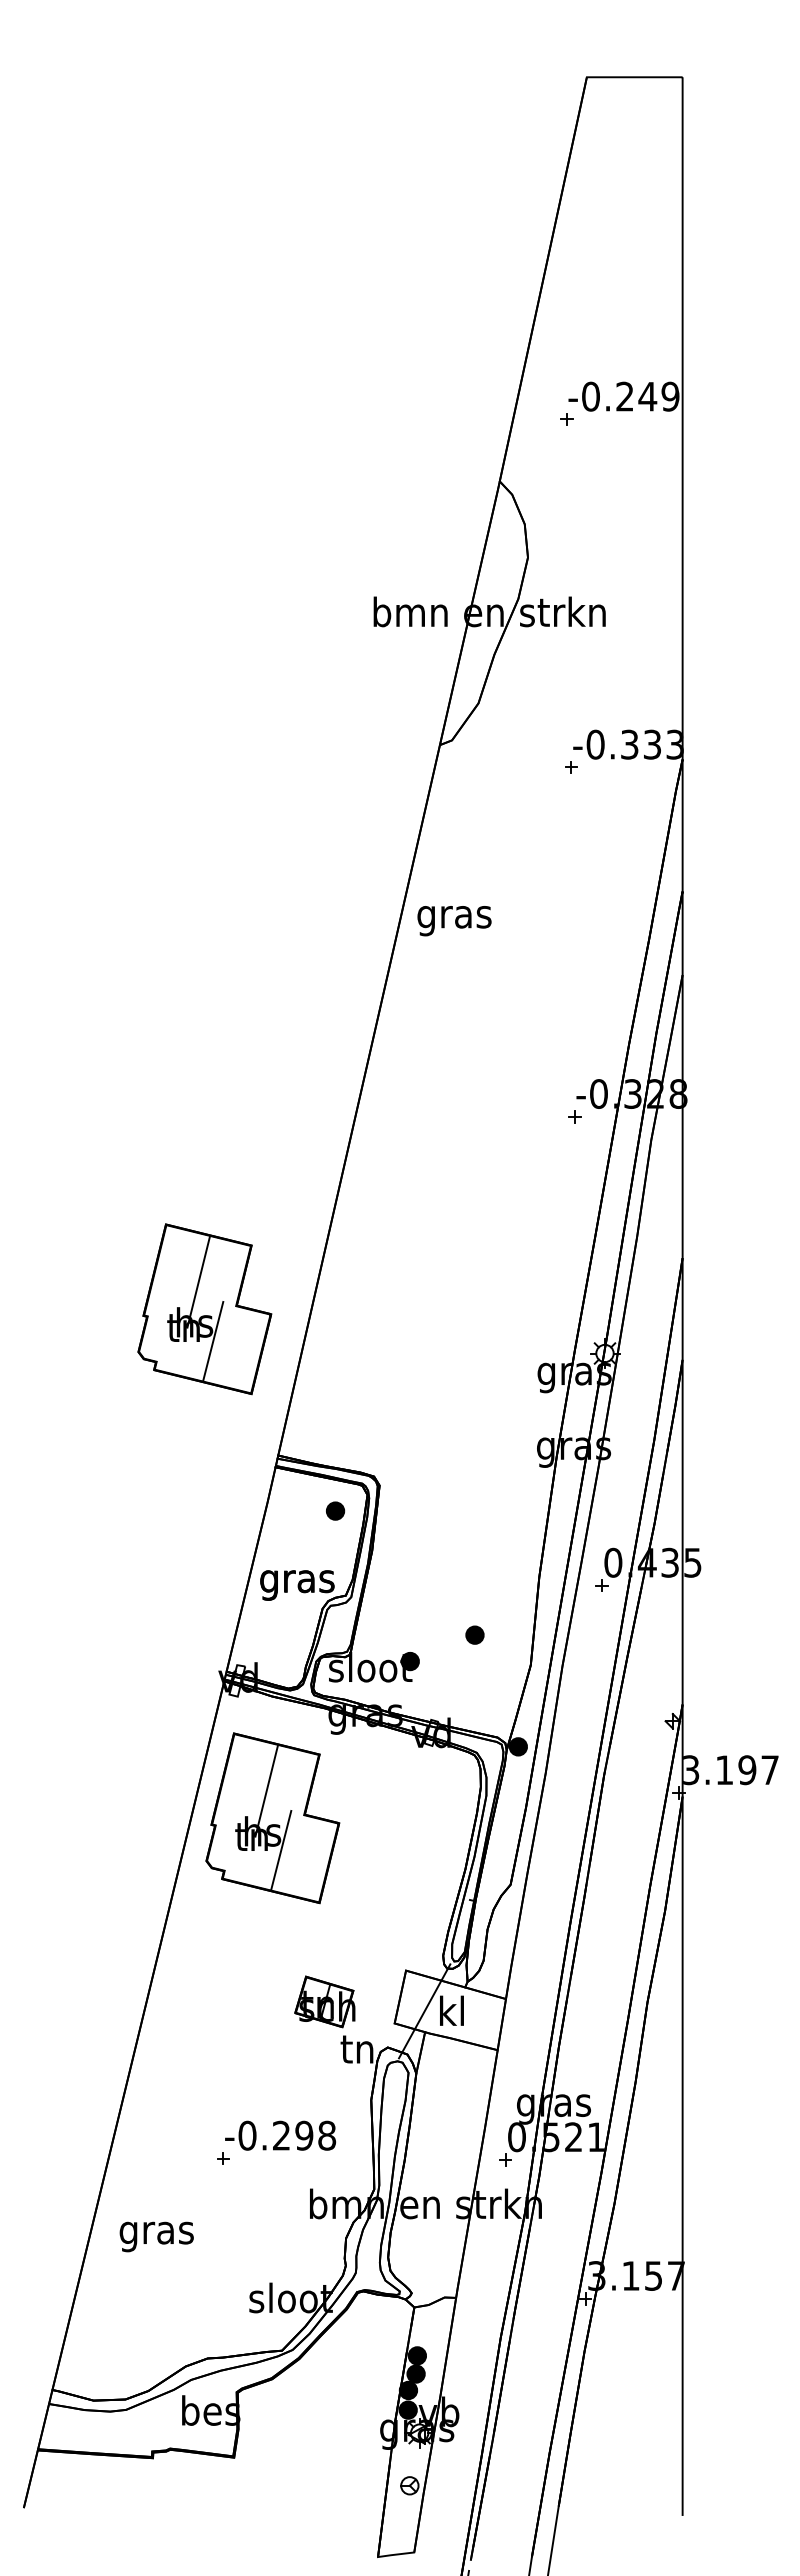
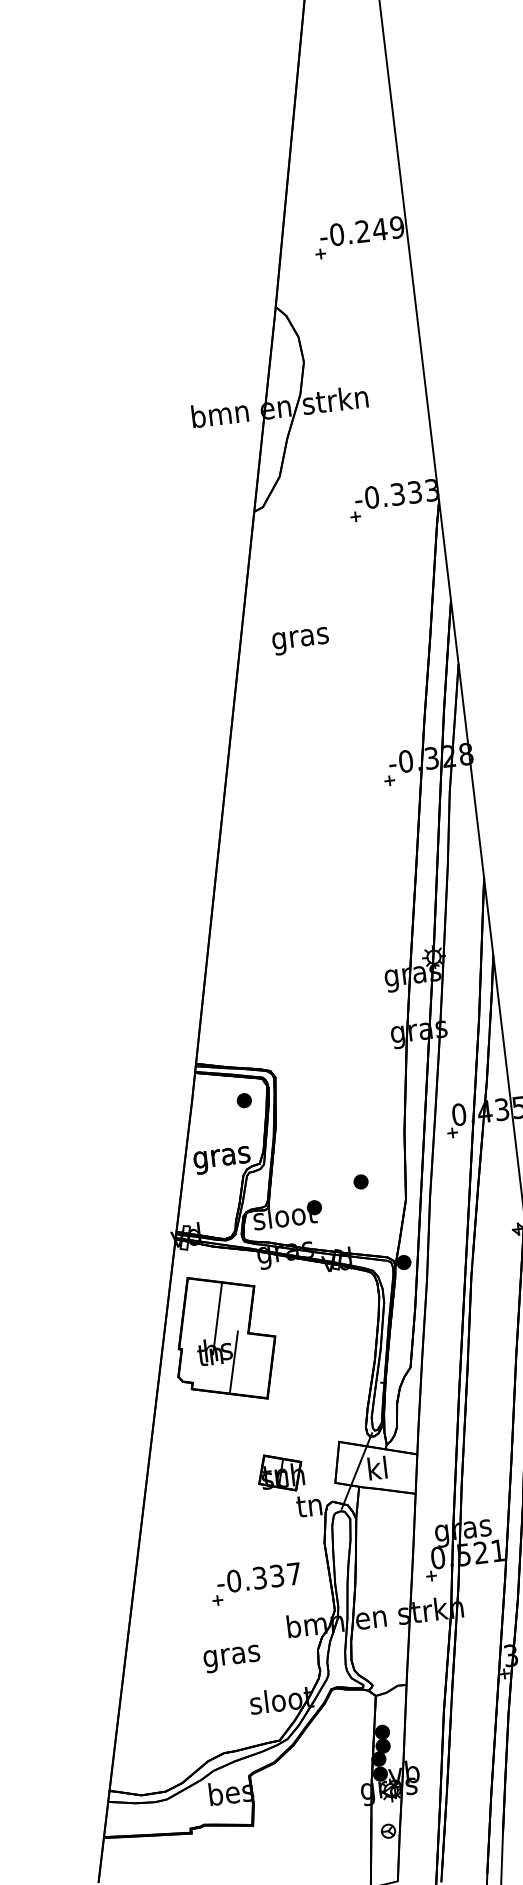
text: (454, 921) -> (300, 641), moved
part: (204, 1309) -> (127, 959), removed
text: (304, 2135) -> (277, 1575), -0.298 -> -0.337
text: (156, 2236) -> (231, 1658), moved

